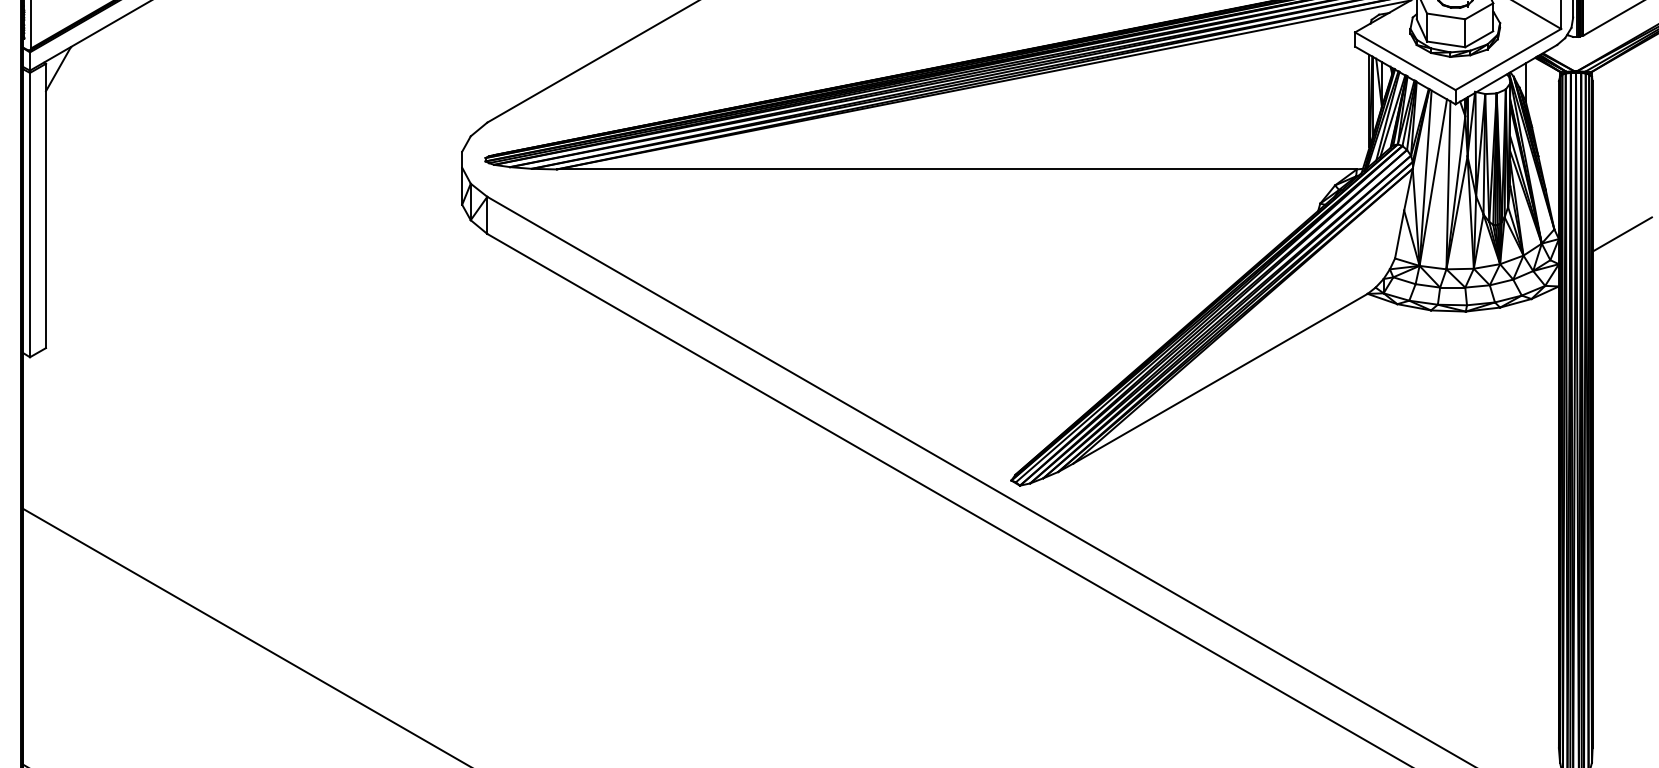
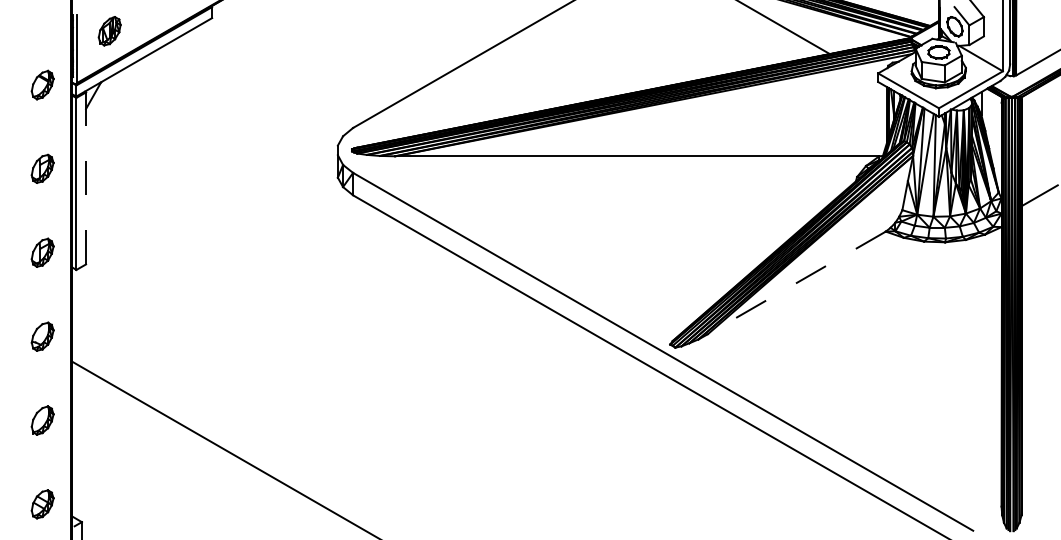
line: (46, 204) -> (86, 177), solid -> dashed
line: (1220, 377) -> (796, 282), solid -> dashed

